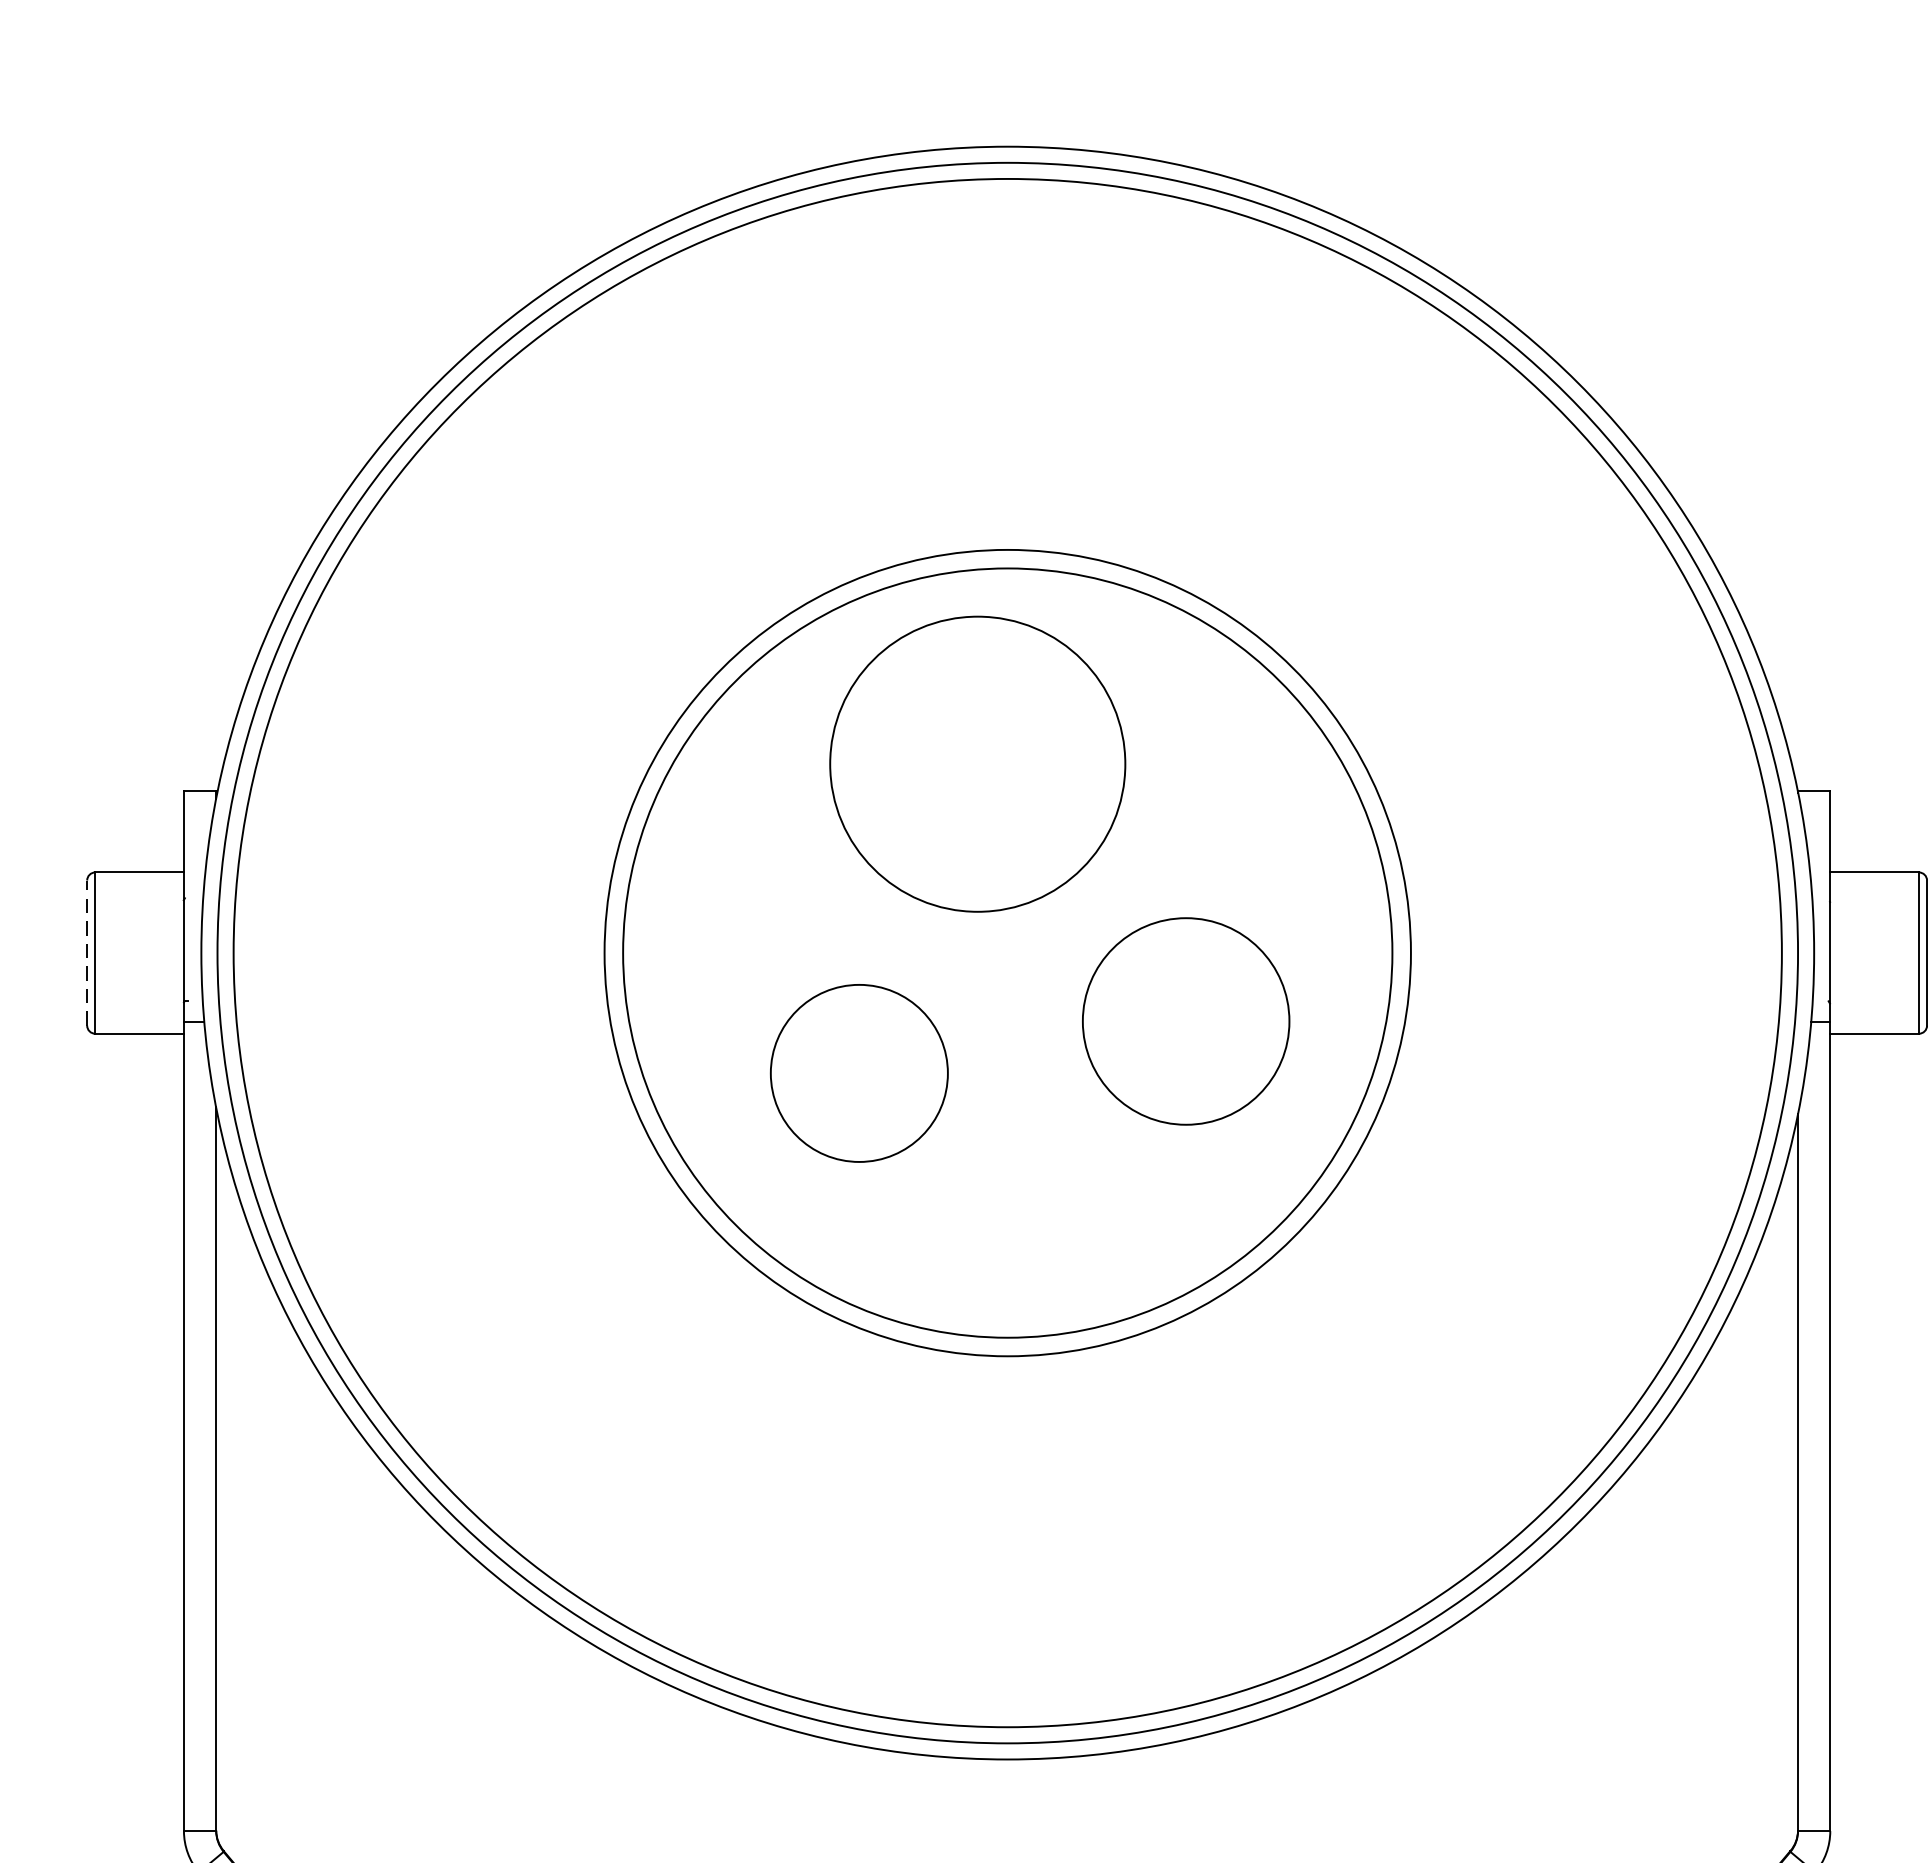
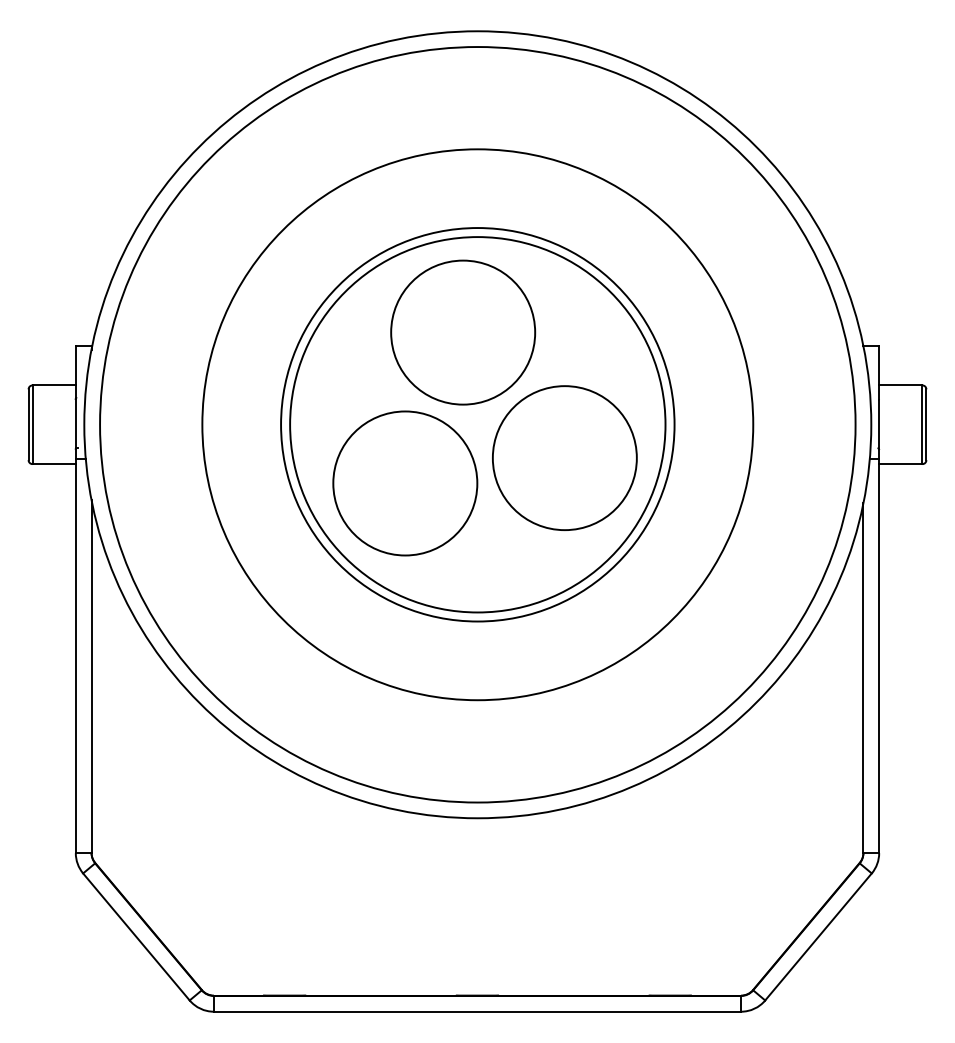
line: (86, 952) -> (28, 424), dashed -> solid
circle: (1007, 952) -> (477, 424), size x0.71
circle: (1185, 1022) -> (564, 458), size x1.43
circle: (859, 1073) -> (405, 483), size x1.67

